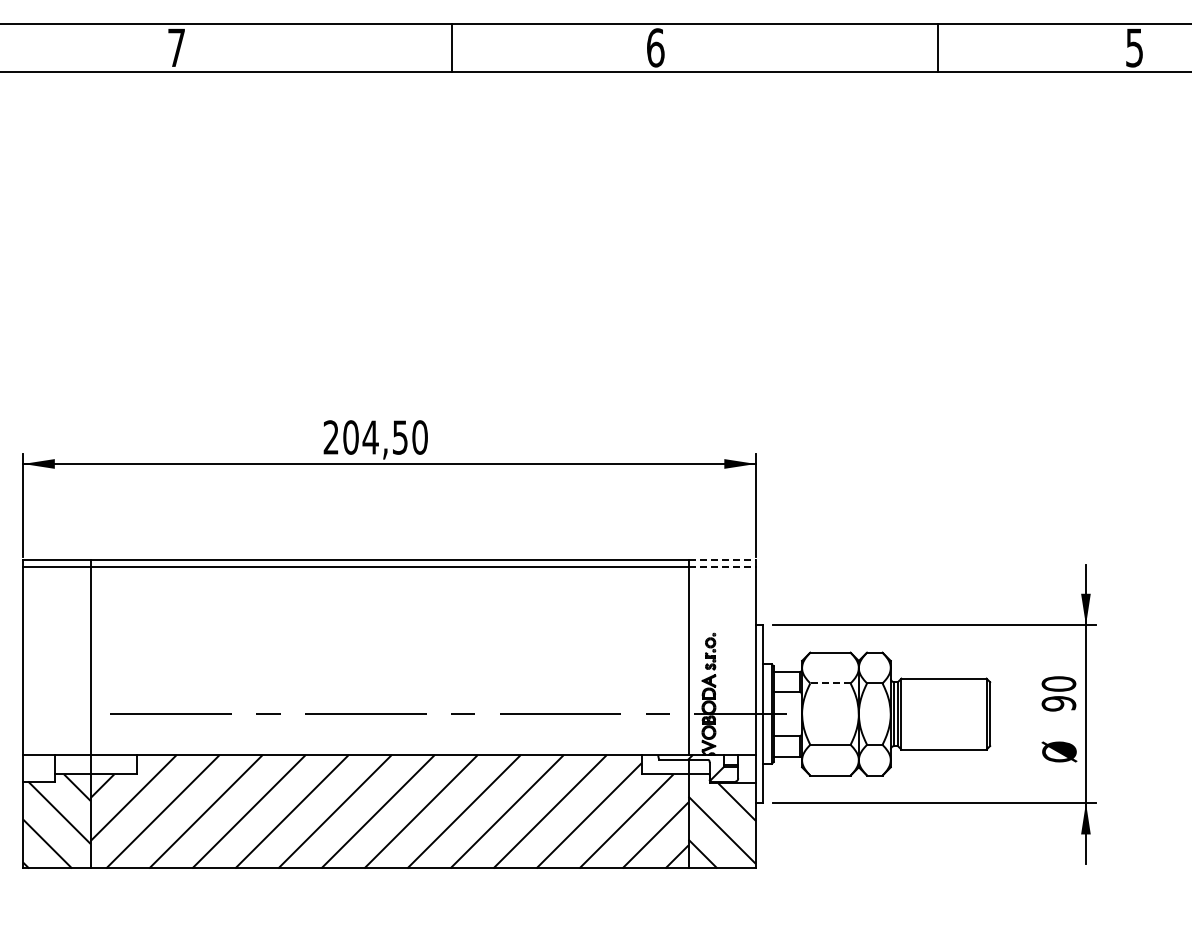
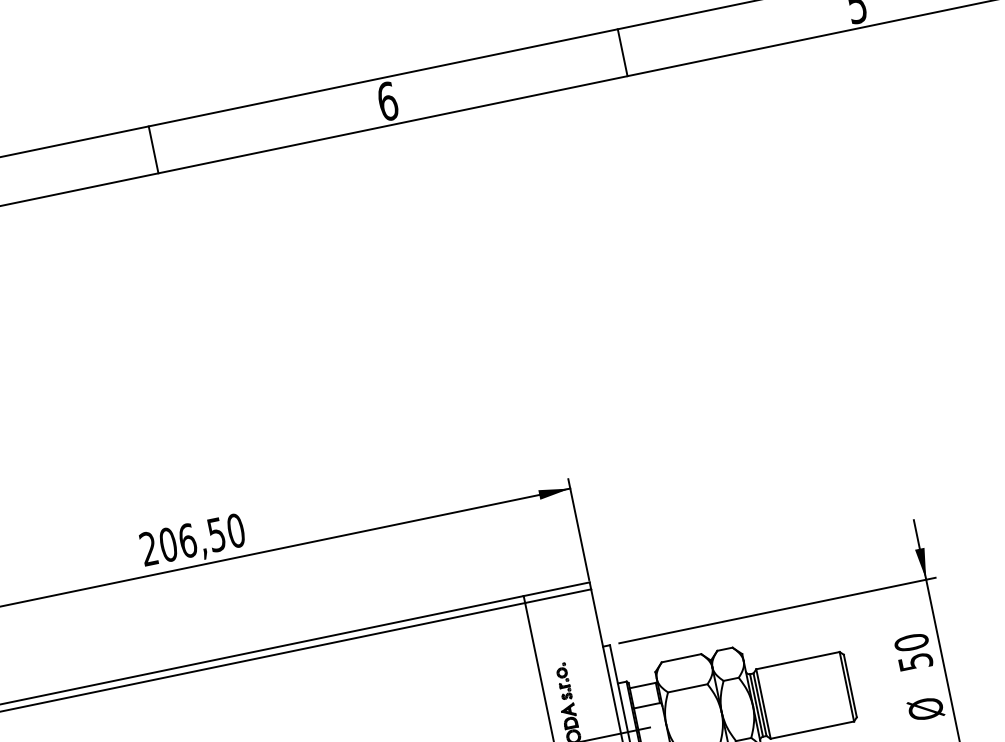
line: (451, 47) -> (153, 149), moved
line: (937, 47) -> (622, 52), moved
text: (370, 437) -> (187, 540), 204,50 -> 206,50
line: (722, 559) -> (556, 588), dashed -> solid
line: (722, 566) -> (558, 595), dashed -> solid
line: (829, 683) -> (686, 688), dashed -> solid
text: (1058, 703) -> (915, 661), 90 -> 50

